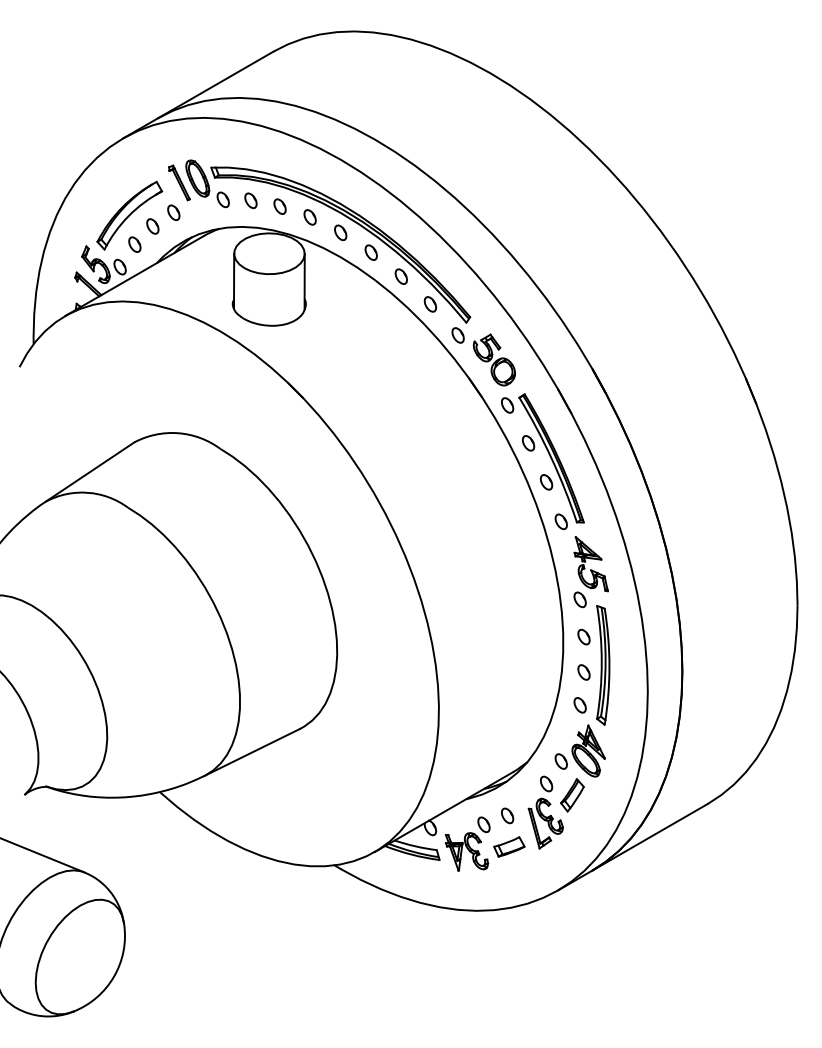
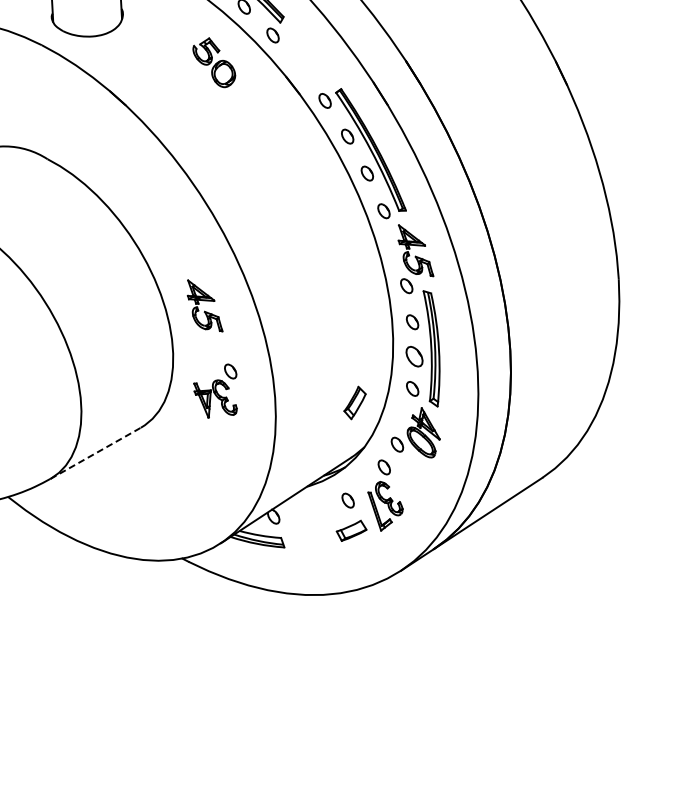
part: (493, 359) -> (213, 62), moved
part: (371, 608) -> (203, 306), added
part: (583, 672) -> (414, 356), size x1.4
line: (252, 752) -> (96, 453), solid -> dashed
part: (572, 795) -> (355, 403), moved
part: (467, 843) -> (215, 390), moved

